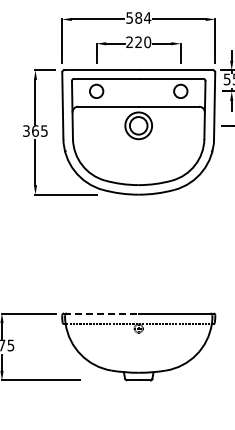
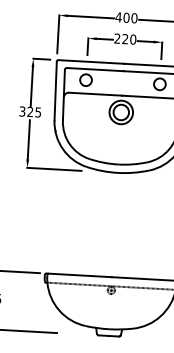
text: (138, 17) -> (126, 17), 584 -> 400
text: (35, 130) -> (30, 111), 365 -> 325
line: (101, 313) -> (79, 275), dashed -> solid

